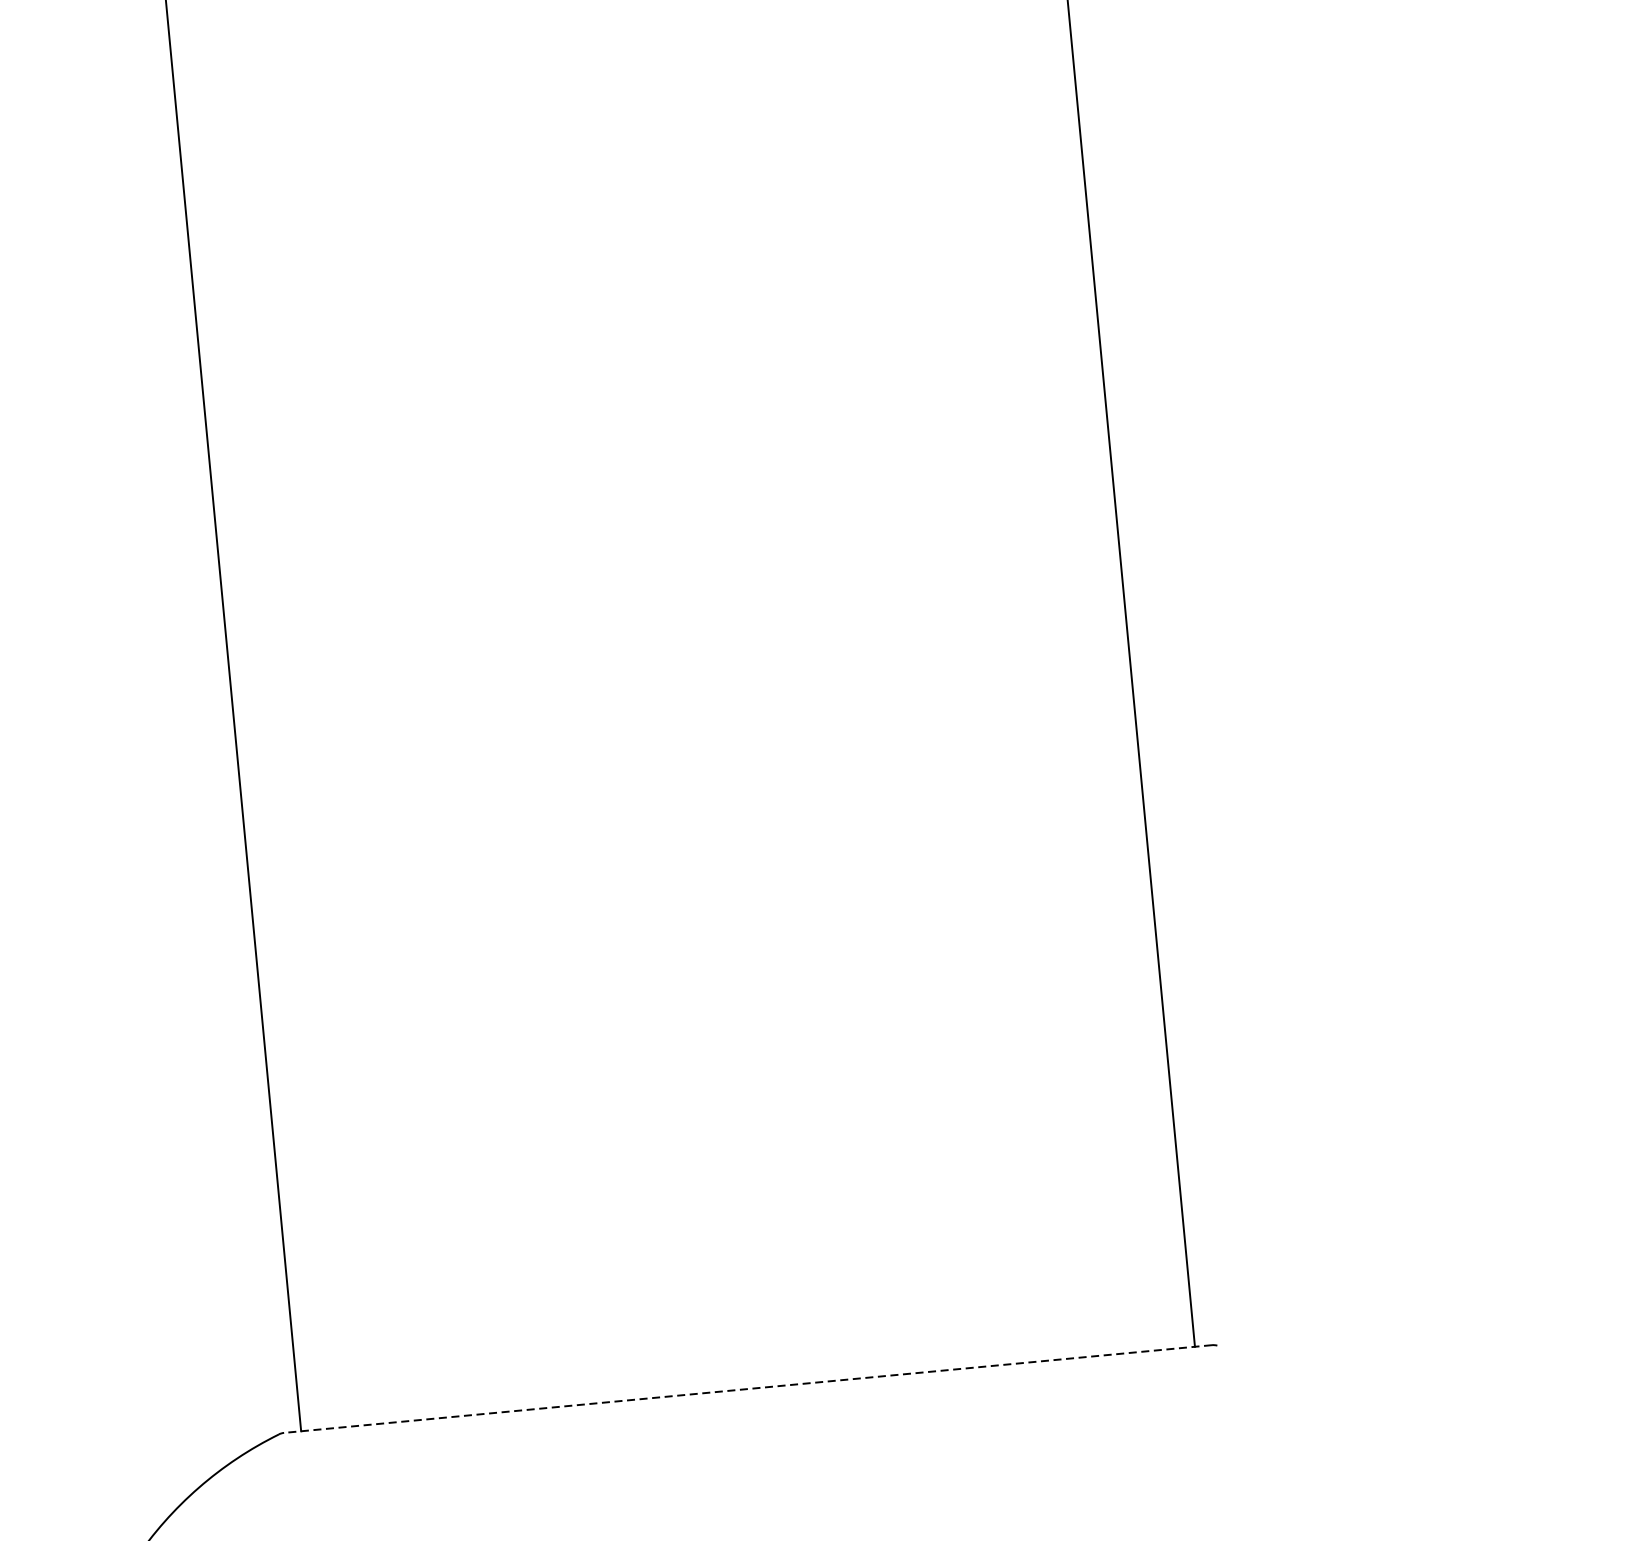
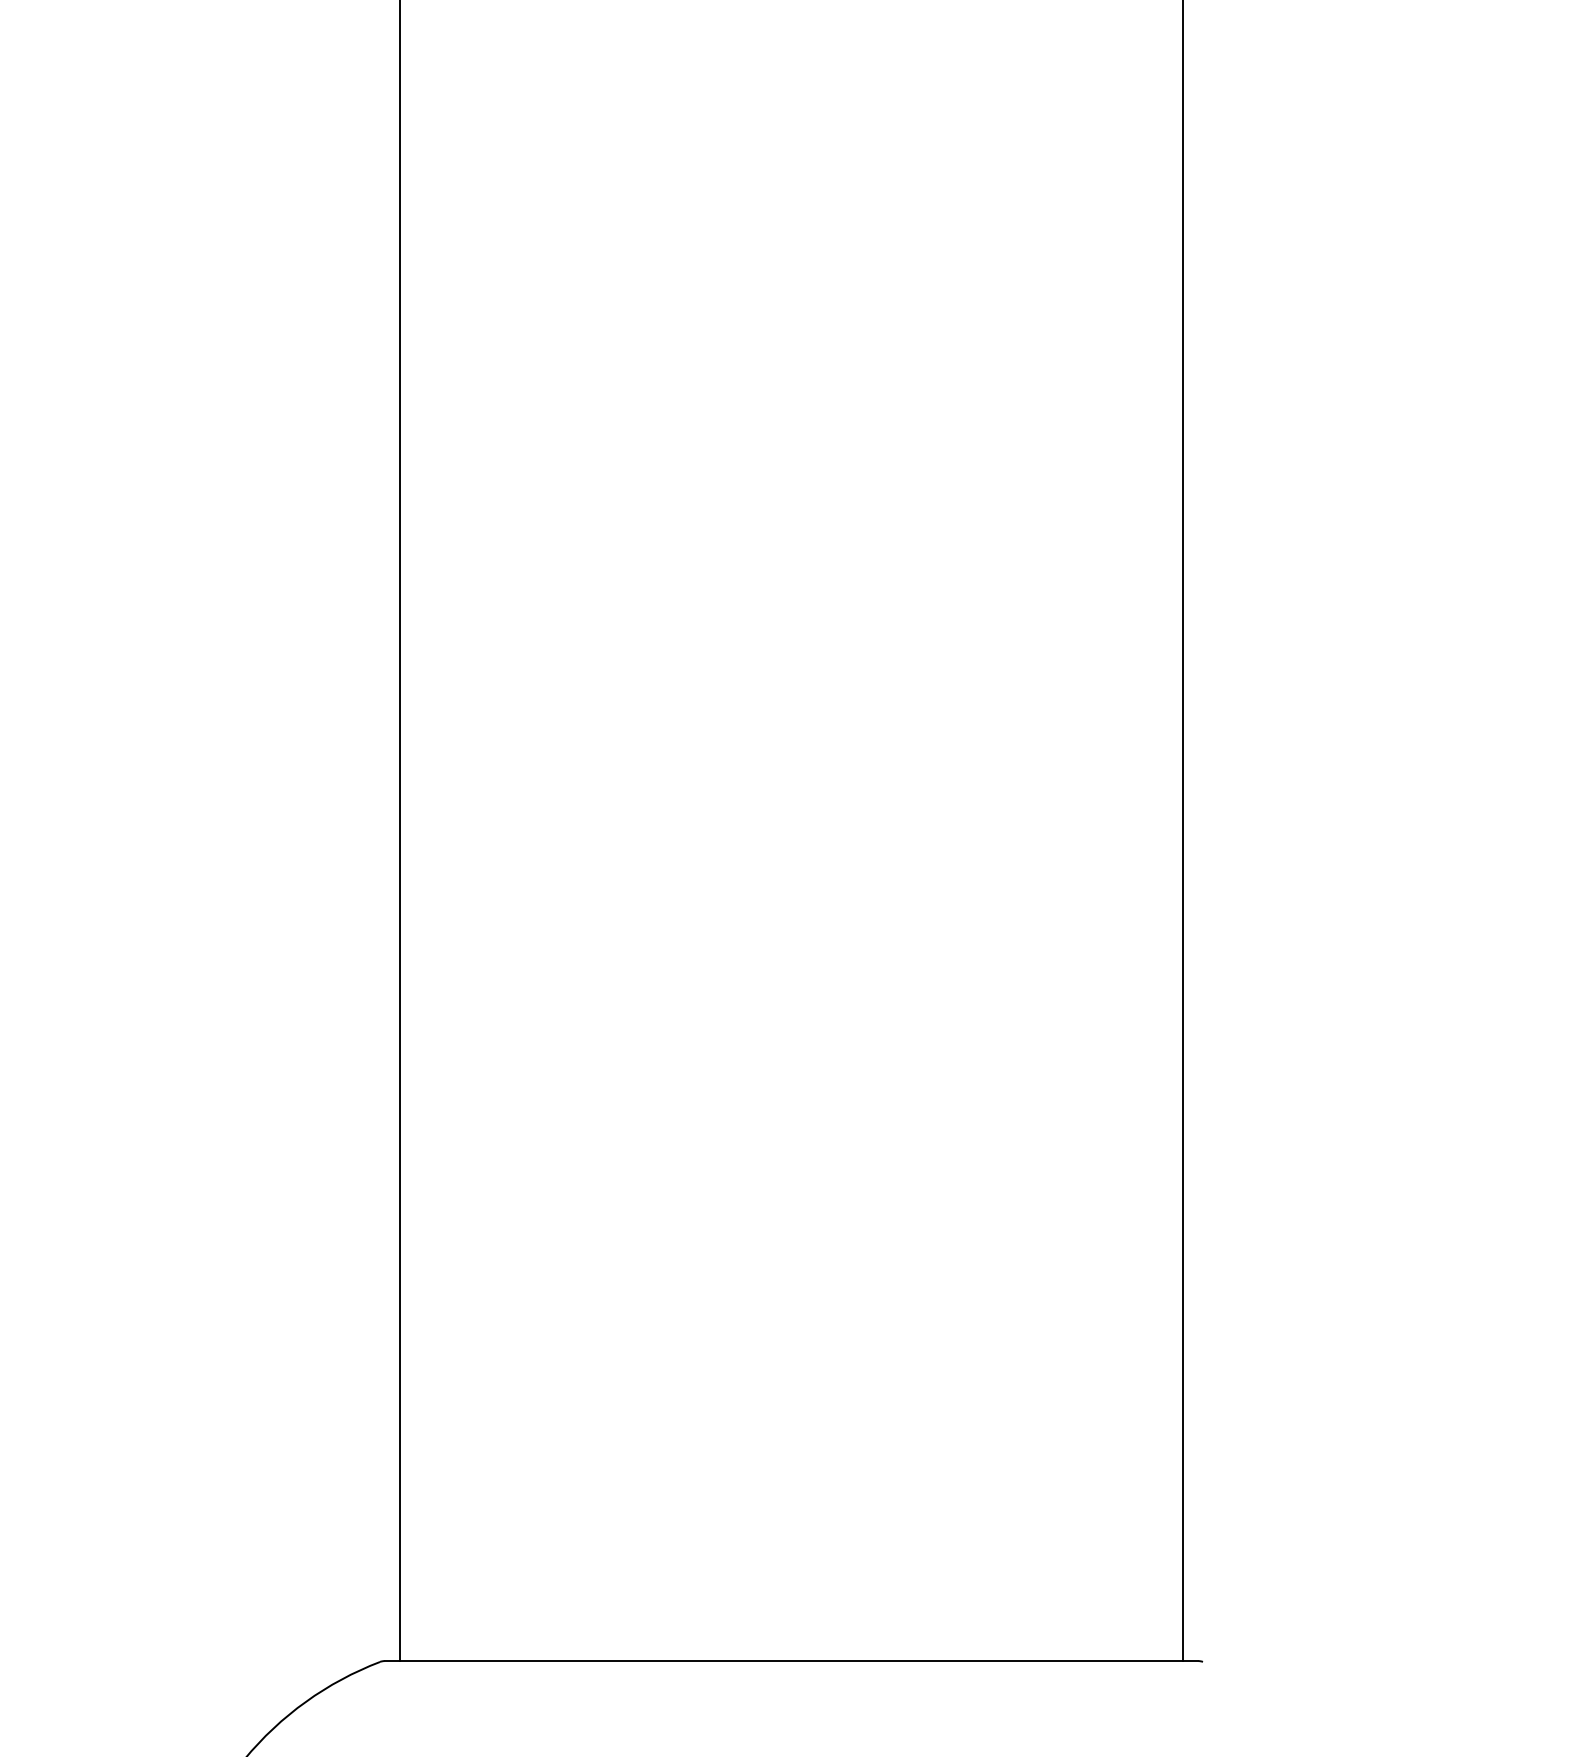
line: (748, 1389) -> (791, 1661), dashed -> solid

